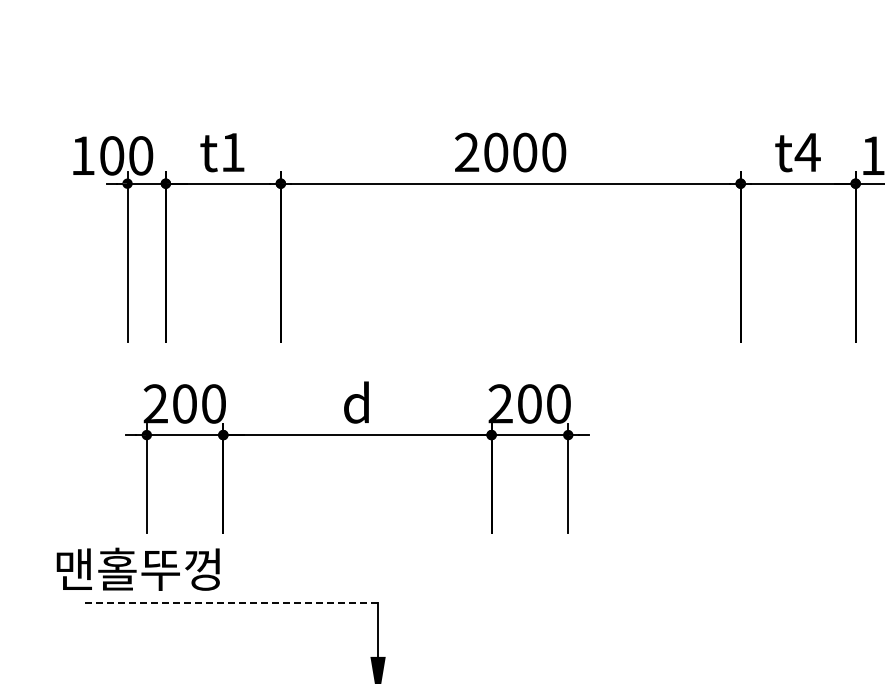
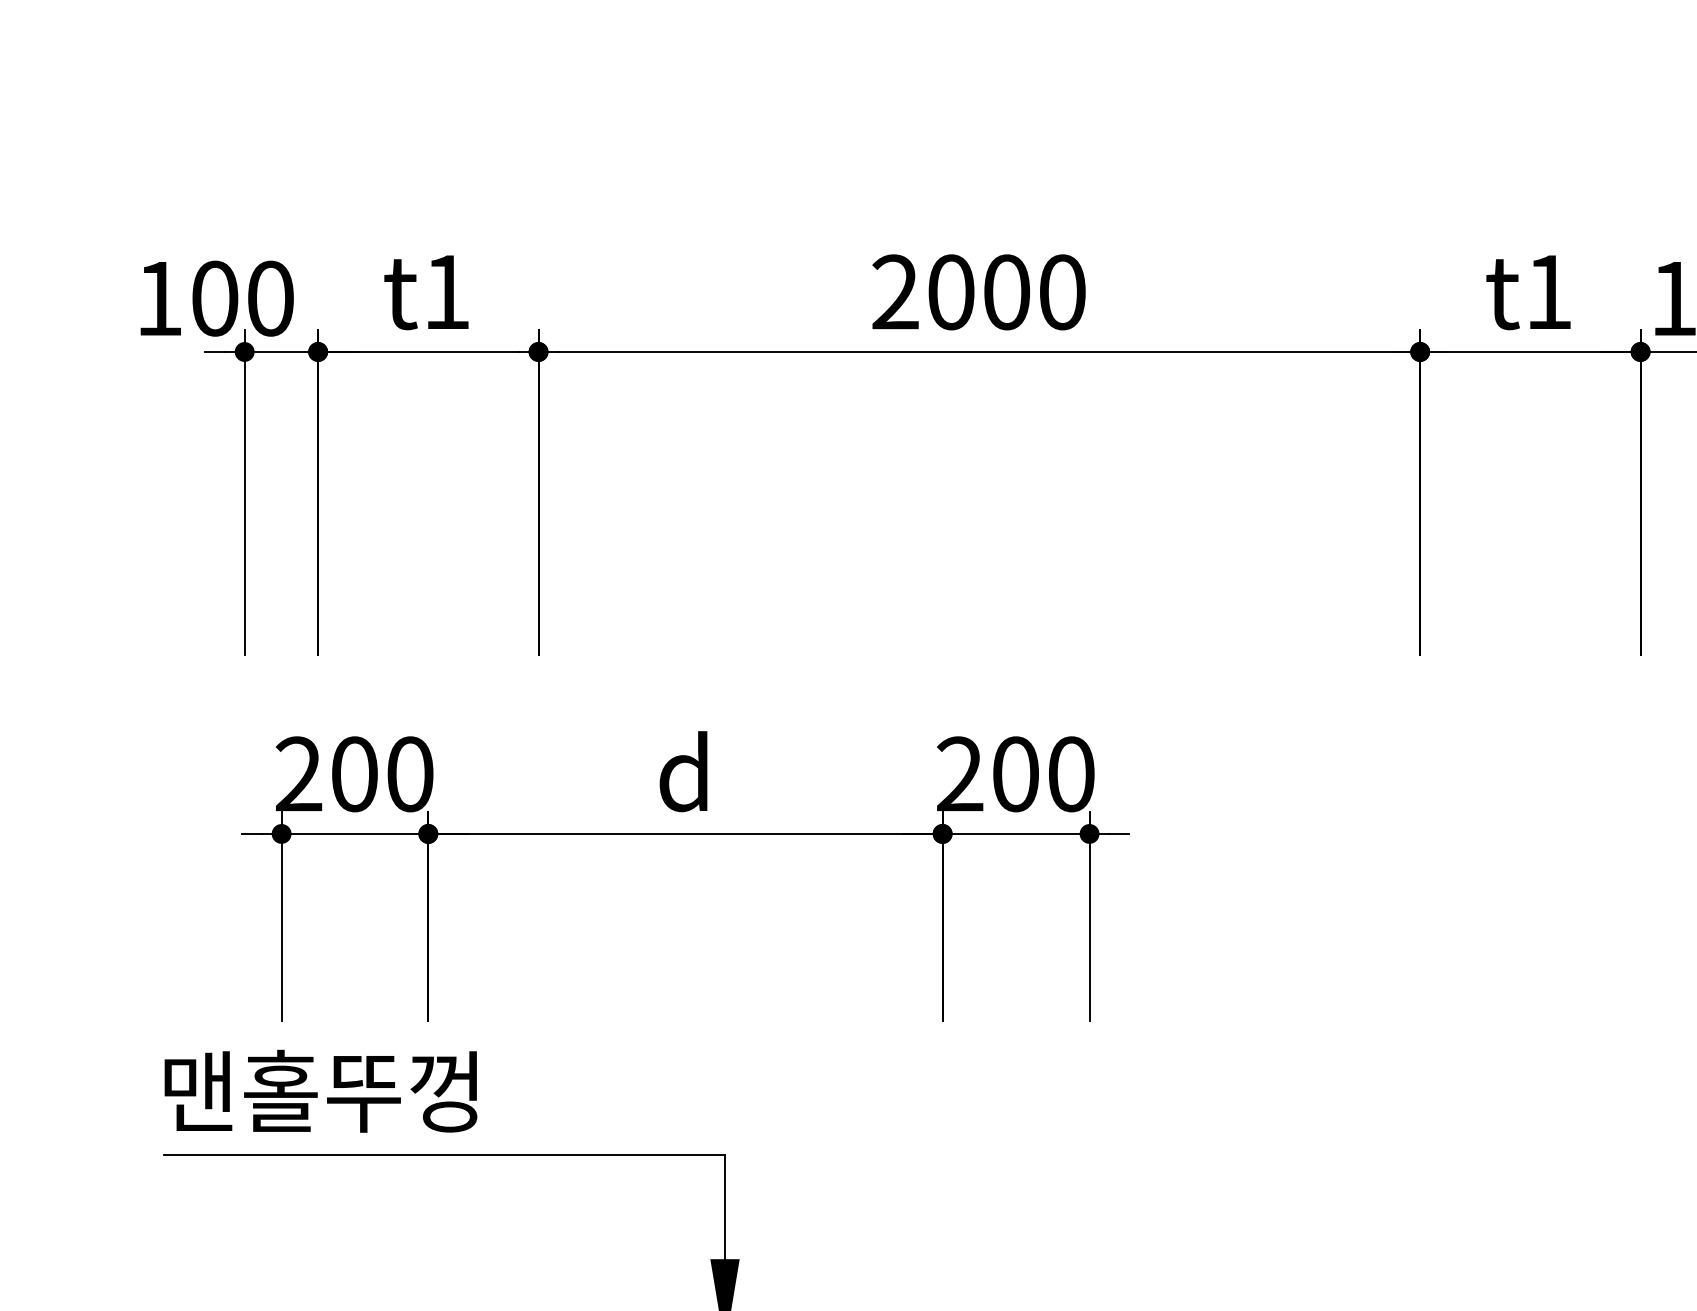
text: (807, 152) -> (1548, 292), t4 -> t1
text: (137, 568) -> (319, 1089), moved
line: (232, 602) -> (445, 1154), dashed -> solid

